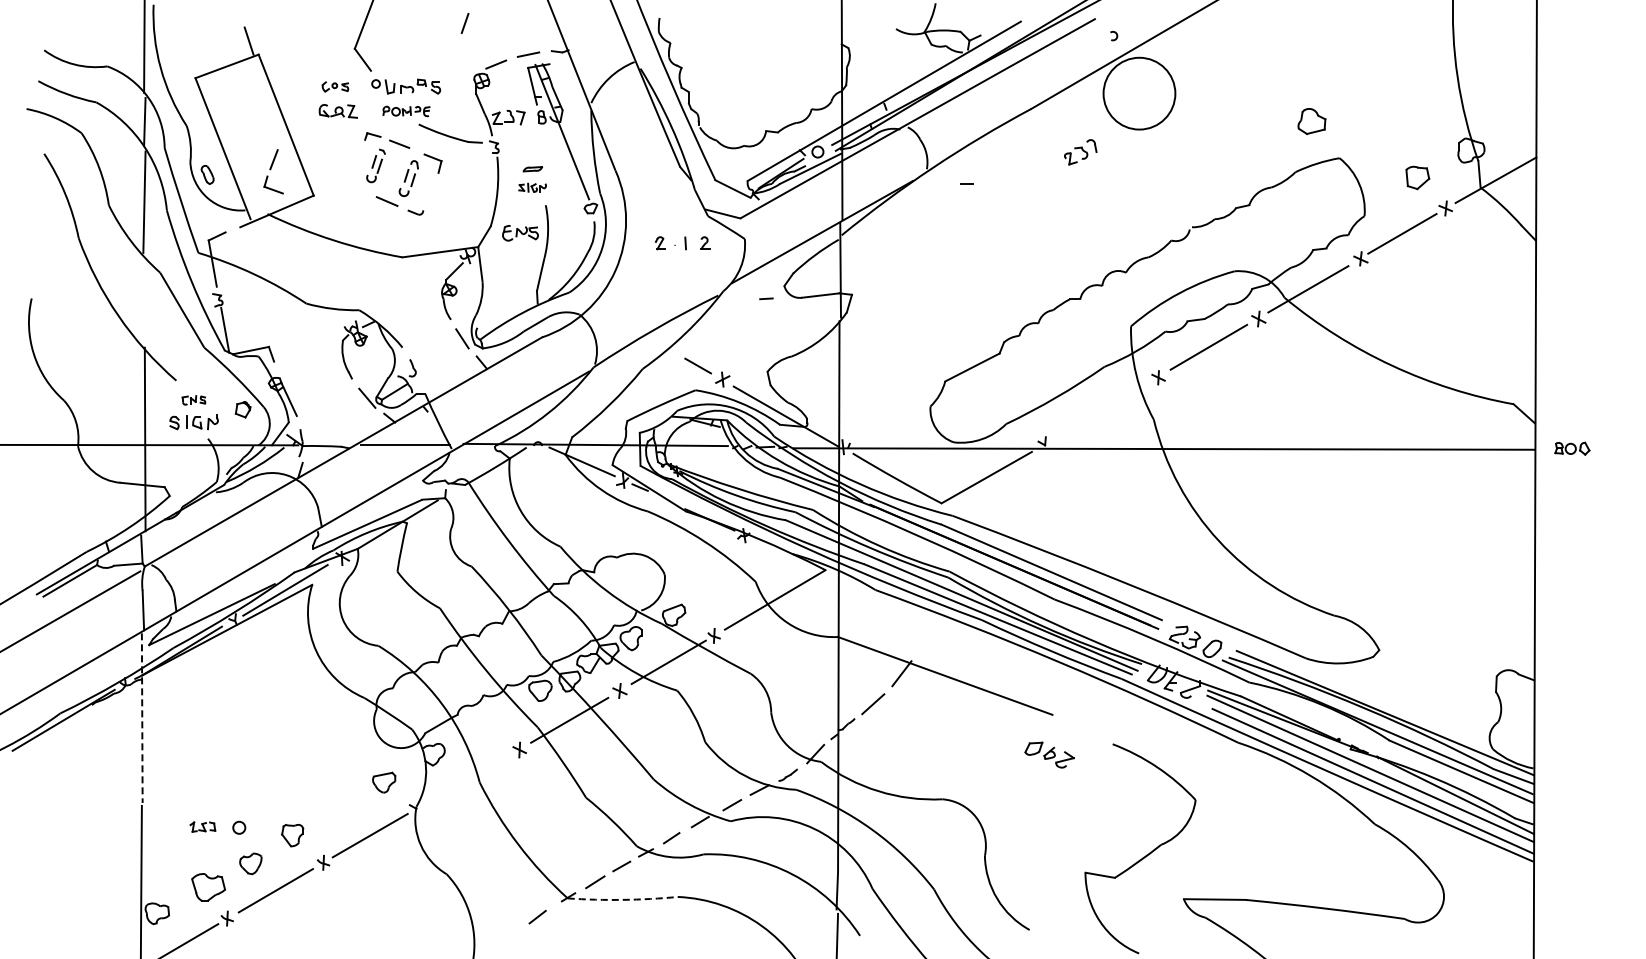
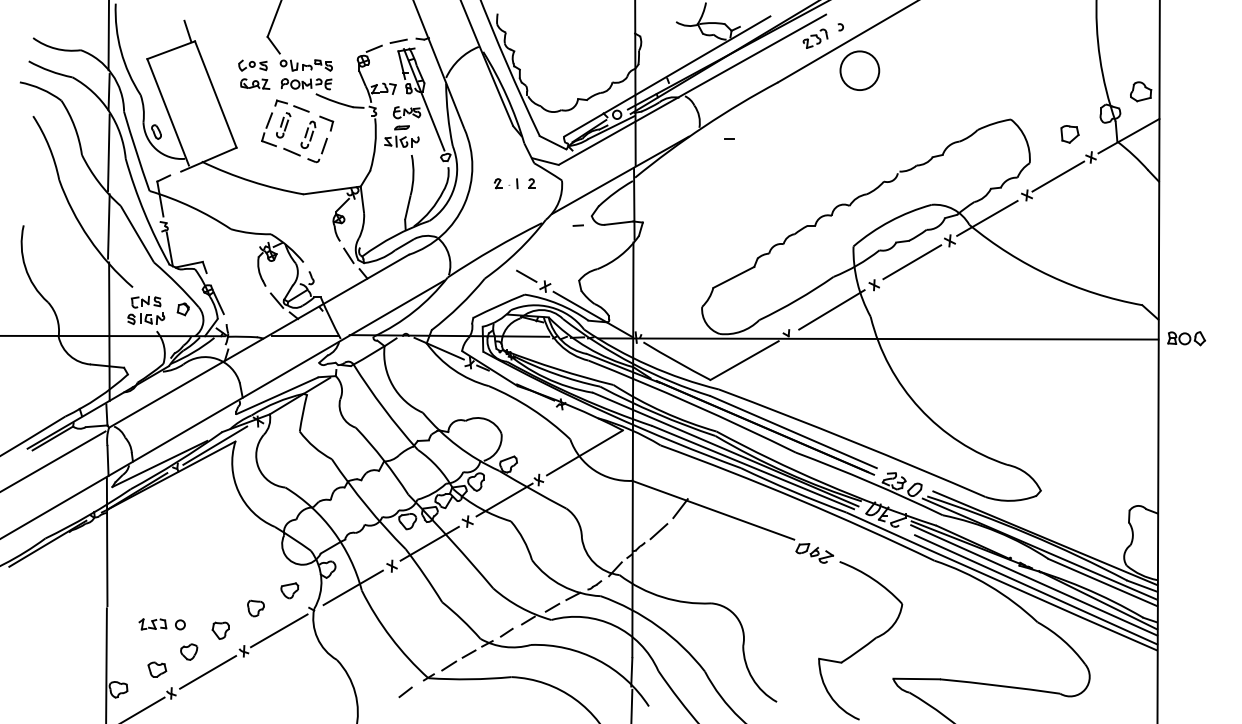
line: (464, 23) -> (323, 146), moved
part: (335, 86) -> (253, 65), size x1.43
circle: (1139, 93) -> (859, 70), size x0.71
part: (406, 111) -> (306, 84), size x1.43
part: (1311, 121) -> (1140, 91), moved
part: (1080, 152) -> (815, 38), moved
part: (273, 171) -> (268, 129), moved
part: (532, 187) -> (401, 141), size x1.67
part: (520, 233) -> (407, 112), moved
line: (144, 299) -> (108, 226), added
part: (193, 400) -> (145, 302), size x1.67
line: (1102, 410) -> (831, 309), added
part: (1572, 448) -> (1186, 338), size x1.43
line: (142, 718) -> (107, 542), dashed -> solid
part: (1049, 754) -> (814, 552), moved
line: (468, 778) -> (353, 587), added
part: (338, 805) -> (255, 608), added
part: (202, 826) -> (152, 623), size x1.43
part: (208, 886) -> (157, 669), size x0.71
arc: (622, 899) -> (469, 679), dashed -> solid

